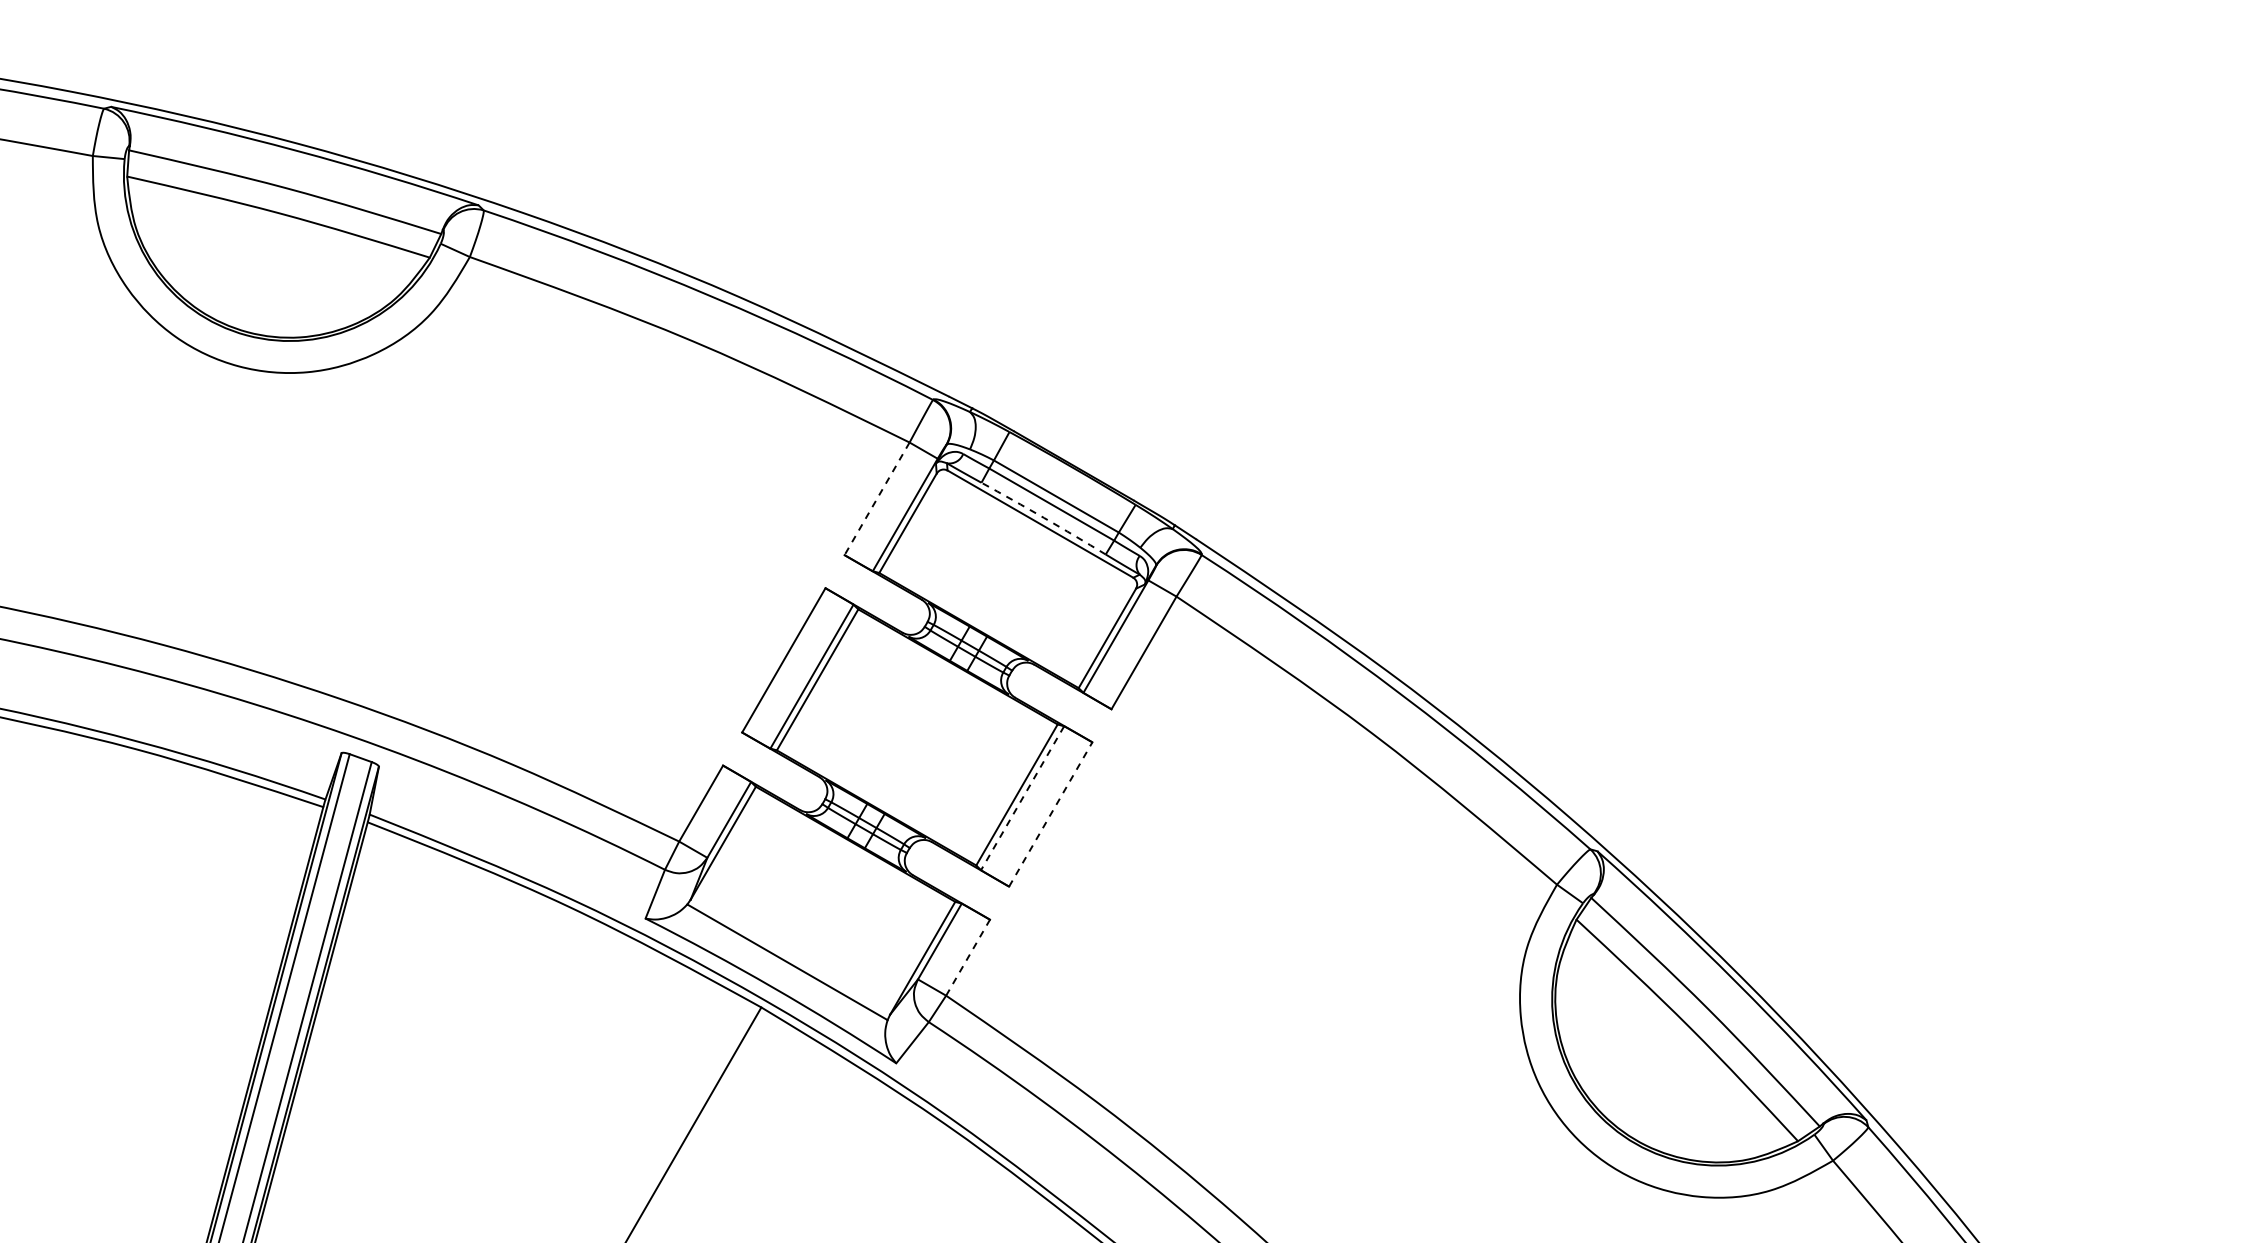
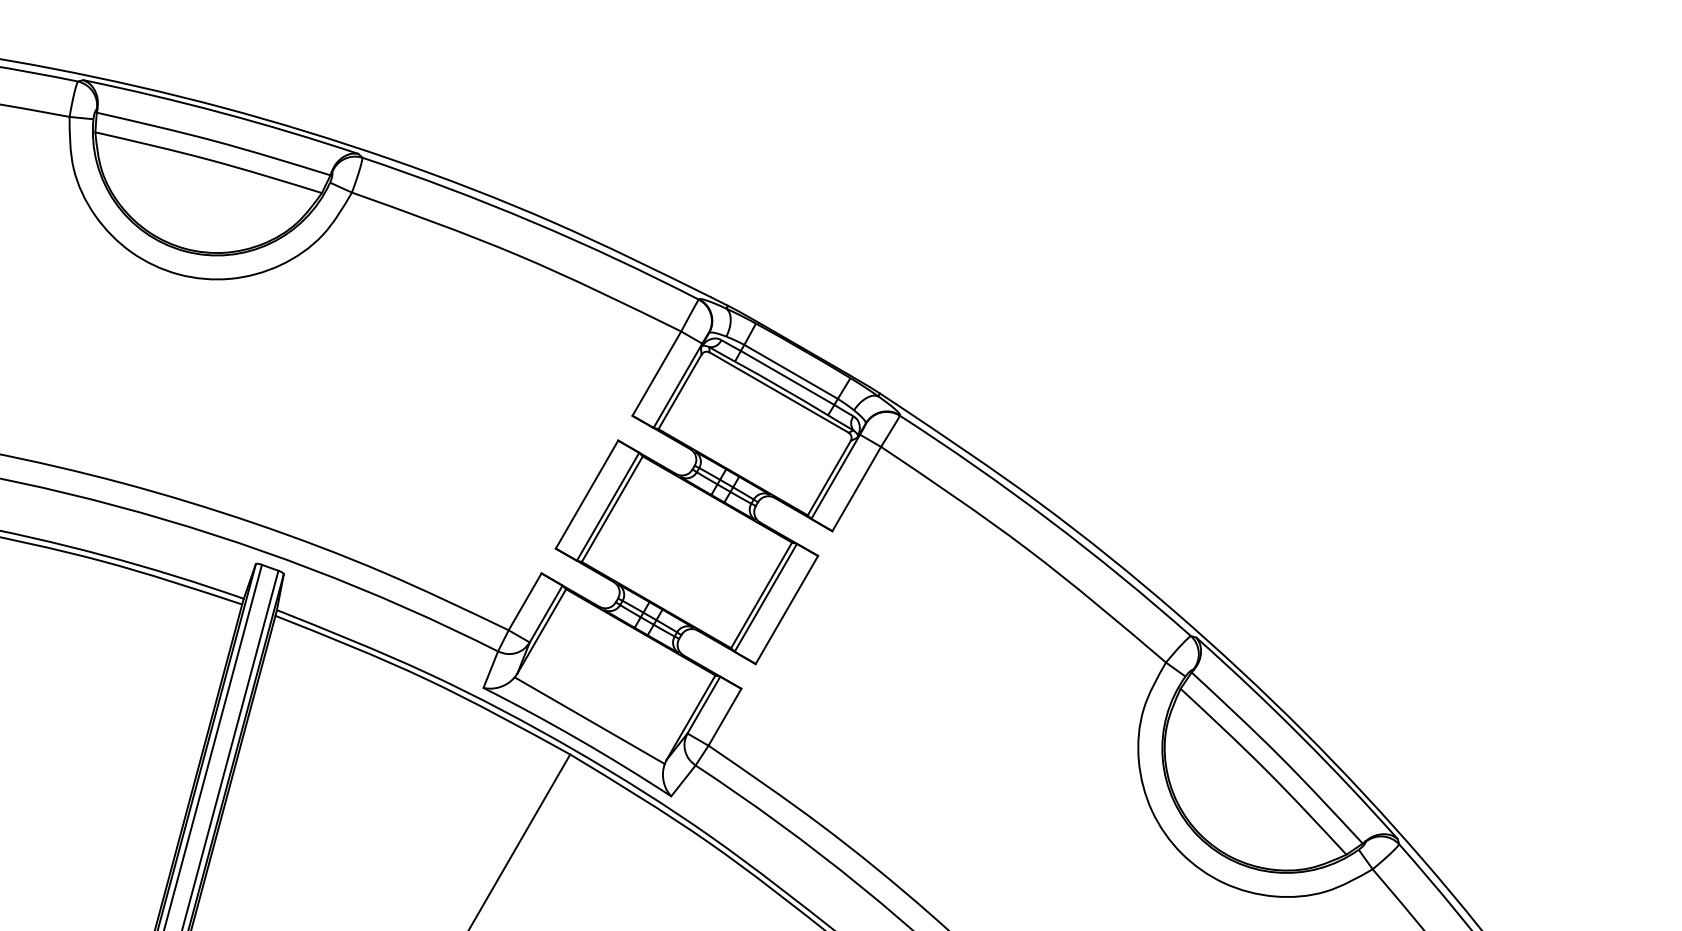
line: (876, 499) -> (656, 374), dashed -> solid
arc: (1044, 517) -> (782, 387), dashed -> solid
line: (1022, 798) -> (765, 598), dashed -> solid
line: (1051, 814) -> (787, 610), dashed -> solid
line: (968, 957) -> (725, 717), dashed -> solid

